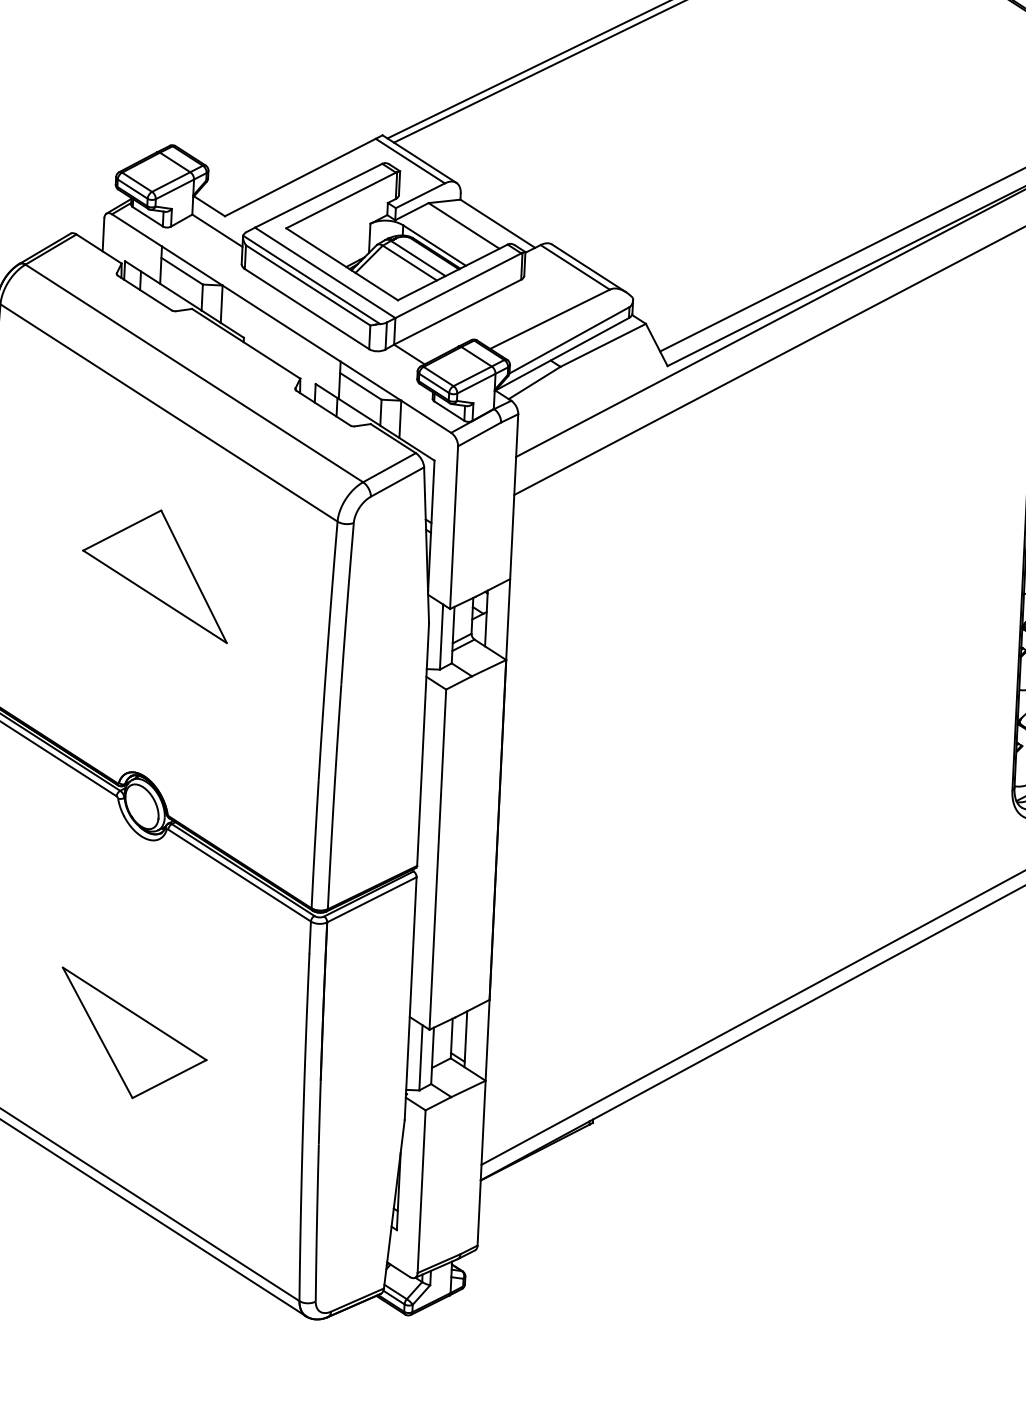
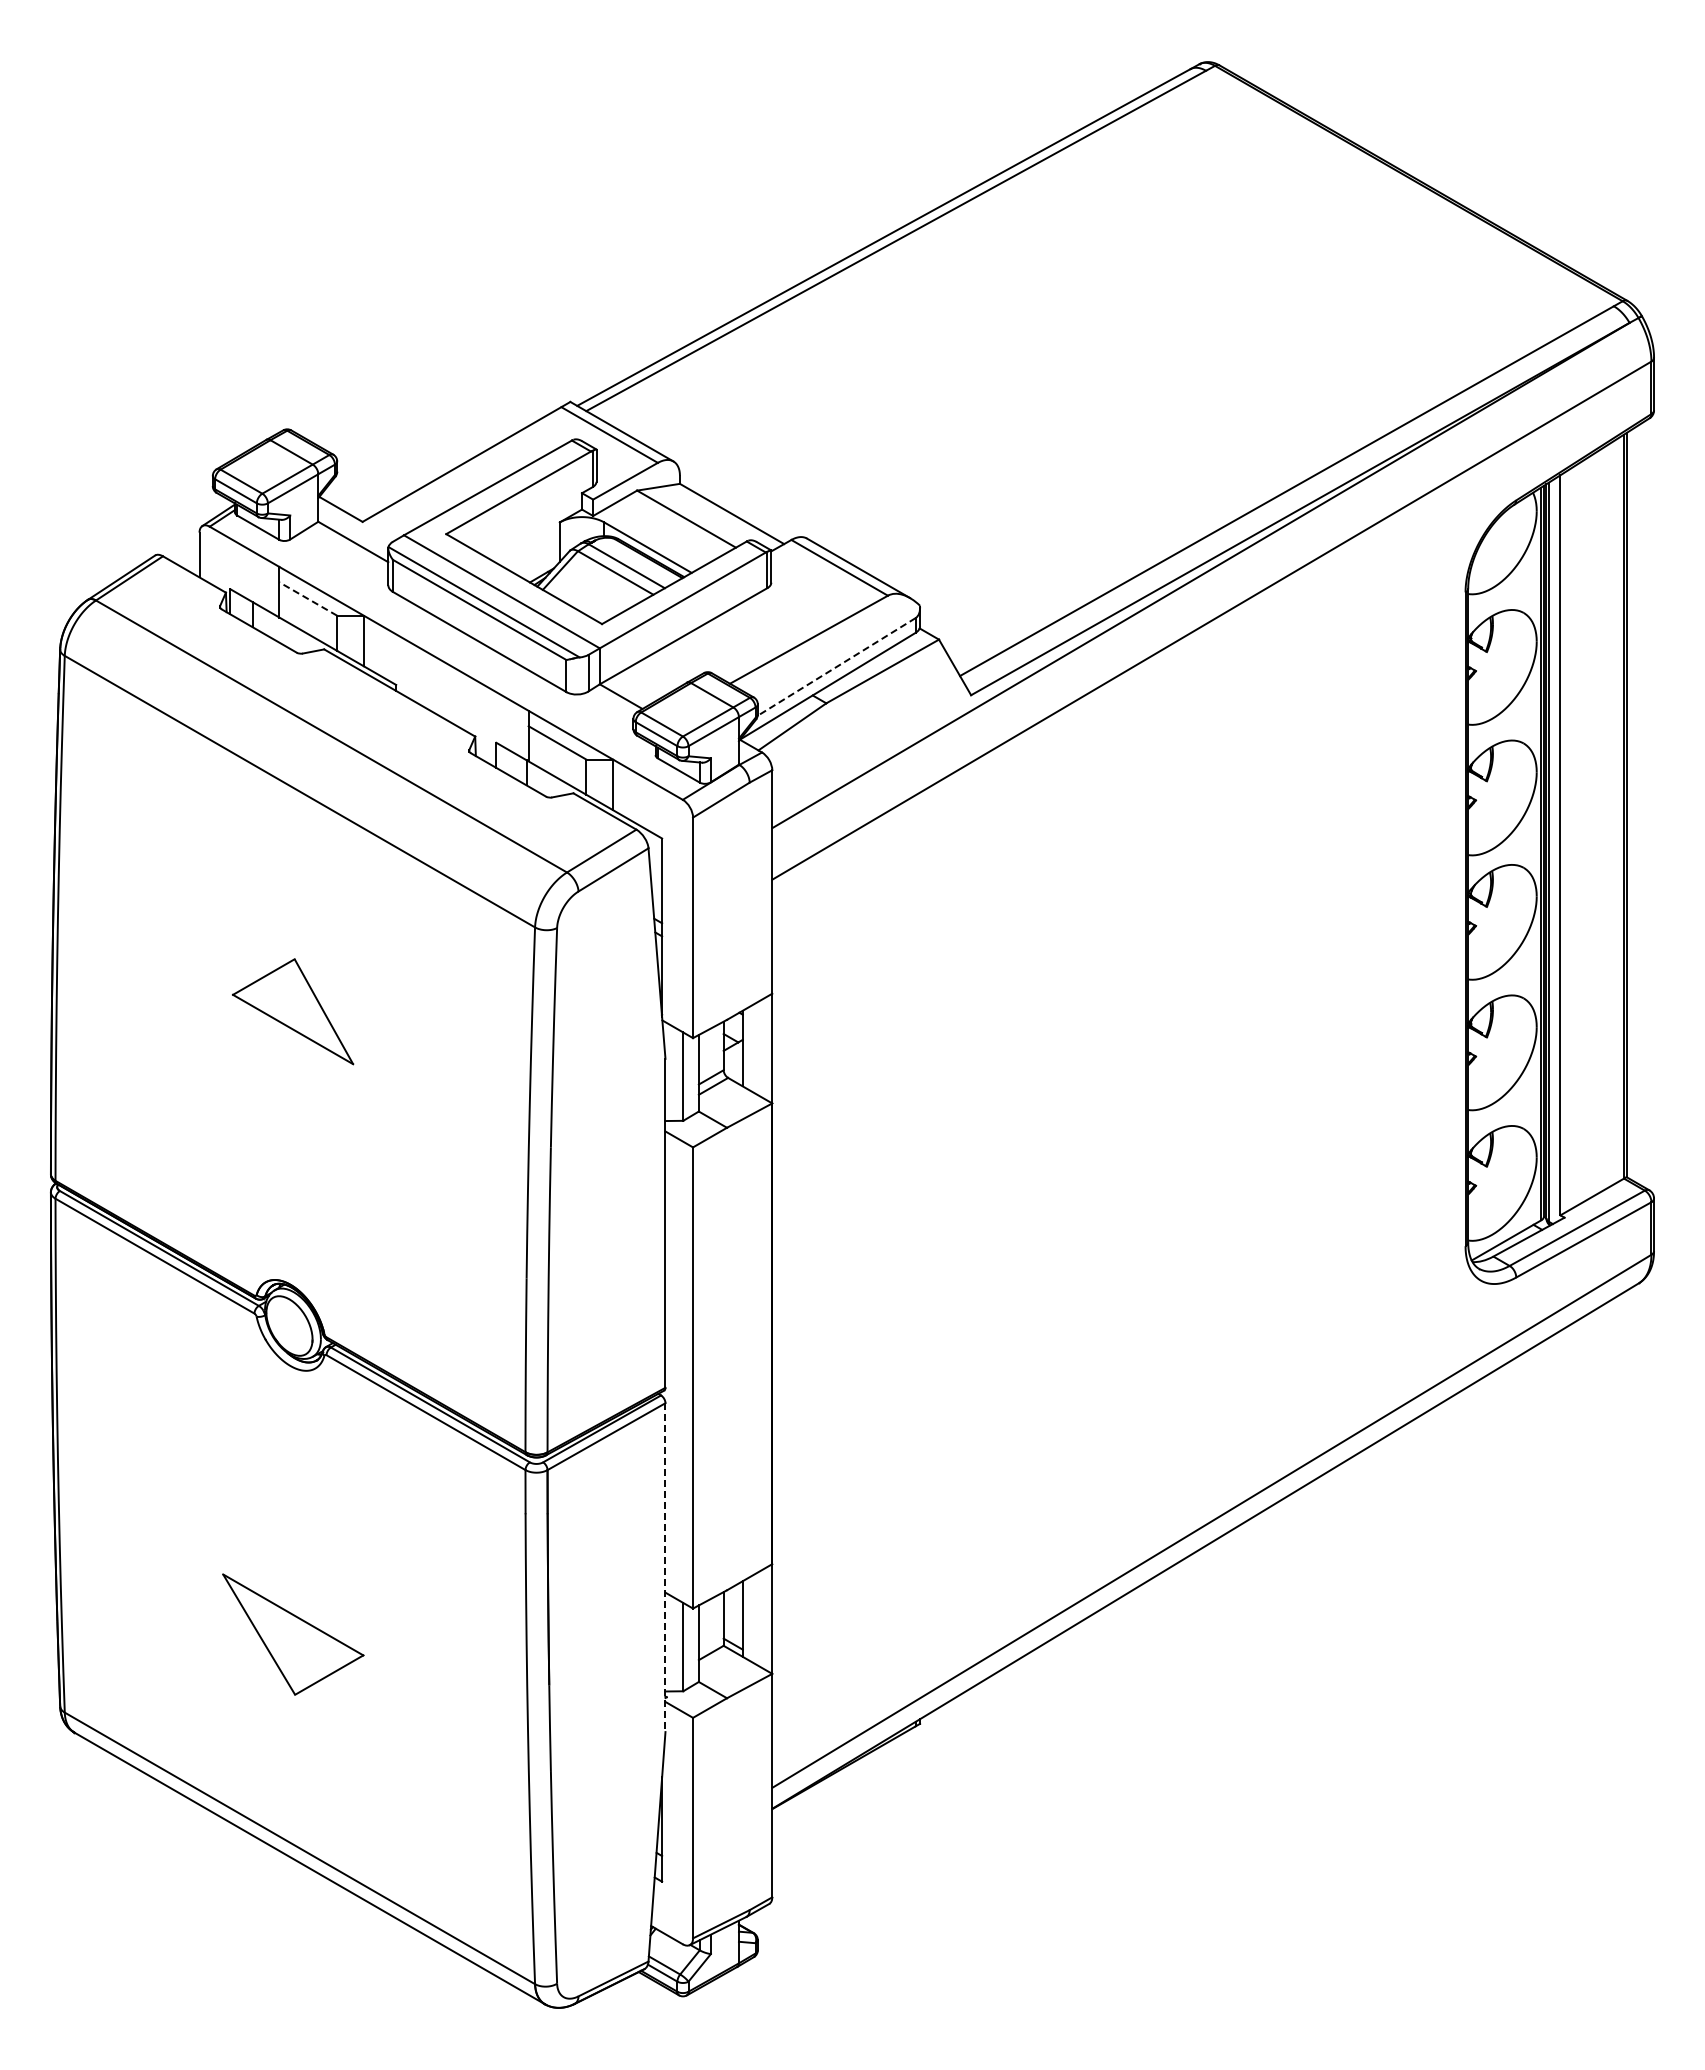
line: (181, 270) -> (307, 598), solid -> dashed
line: (569, 340) -> (836, 666), solid -> dashed
part: (155, 574) -> (292, 1011), size x0.6
line: (410, 999) -> (665, 1568), solid -> dashed
part: (133, 1034) -> (293, 1634), size x0.7

